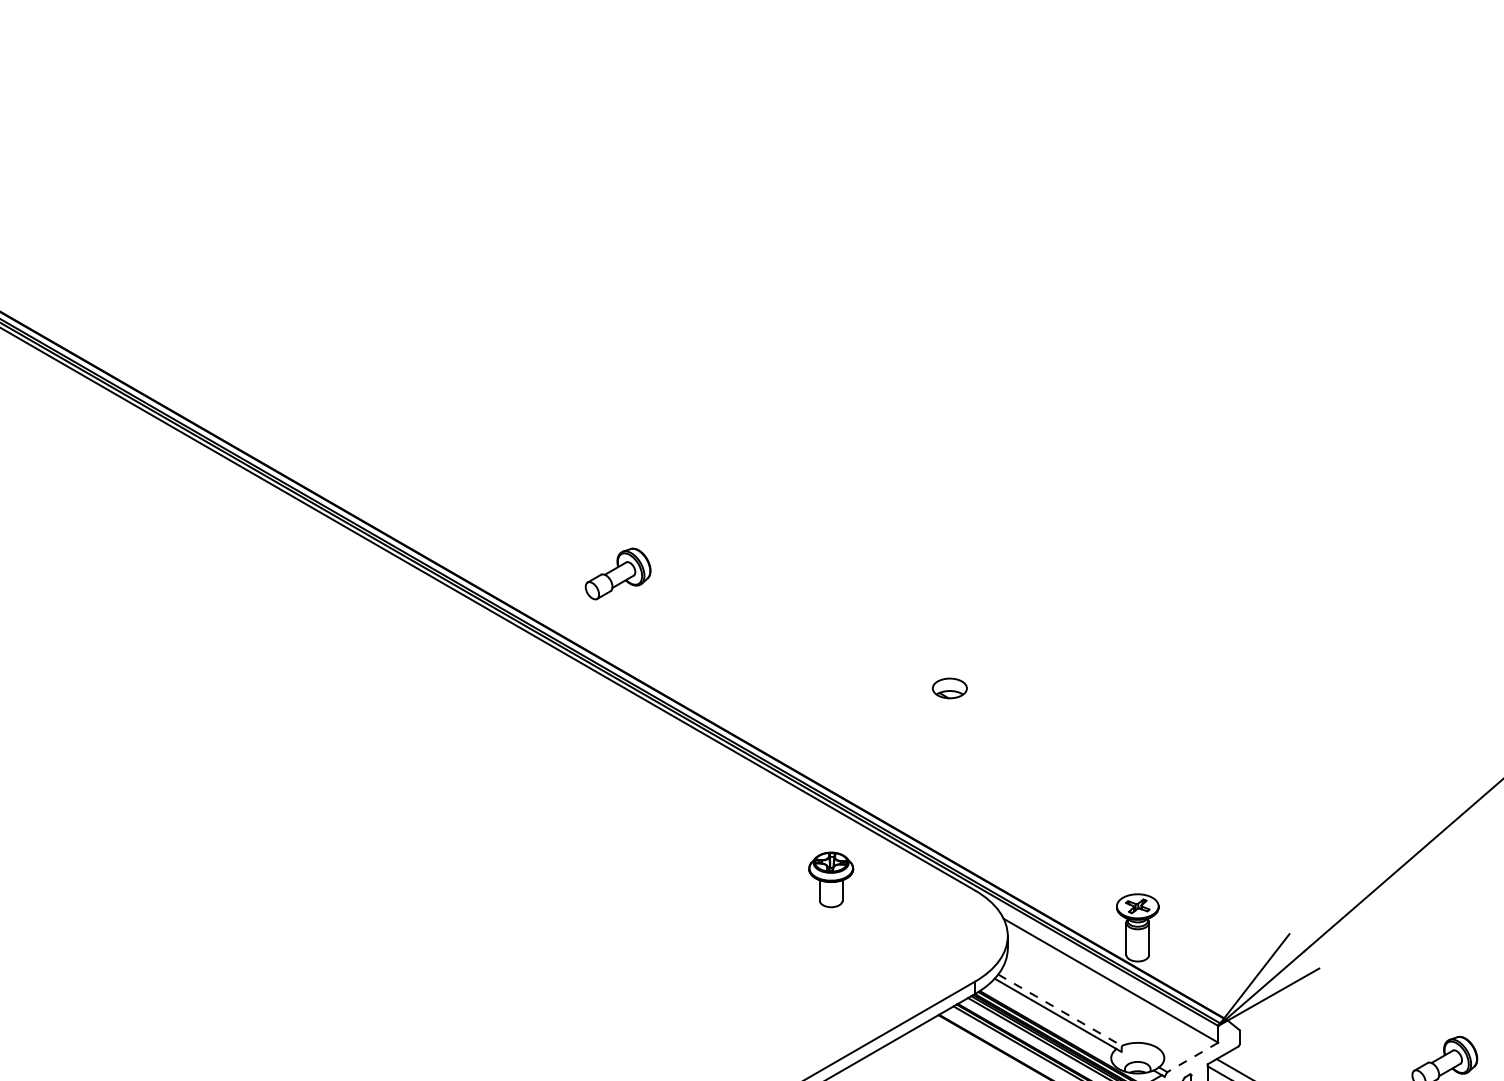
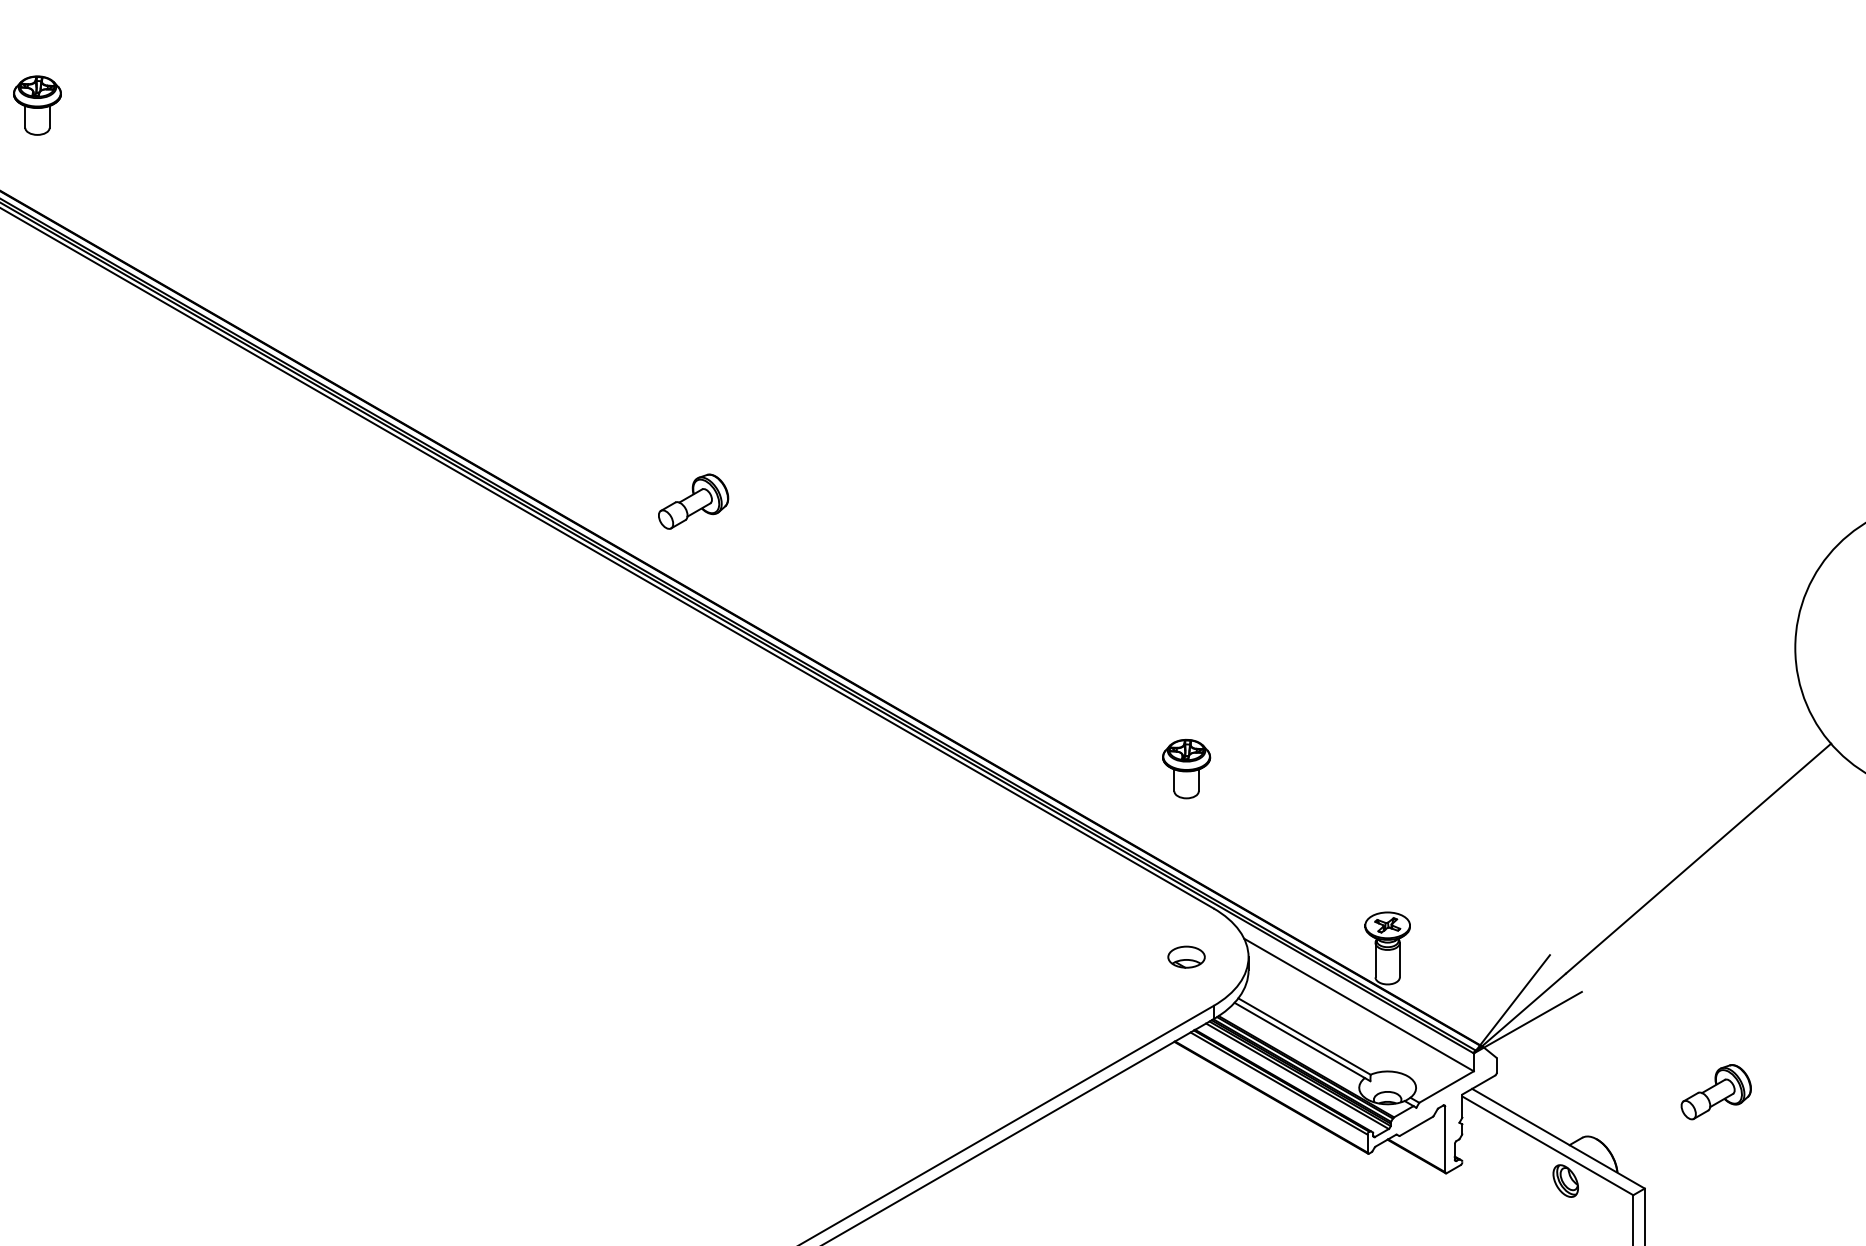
part: (618, 573) -> (693, 501), moved
part: (949, 687) -> (1186, 956), moved
part: (831, 880) -> (1186, 769), moved
line: (1060, 1010) -> (1304, 1036), dashed -> solid
line: (1192, 1057) -> (1446, 1087), dashed -> solid

